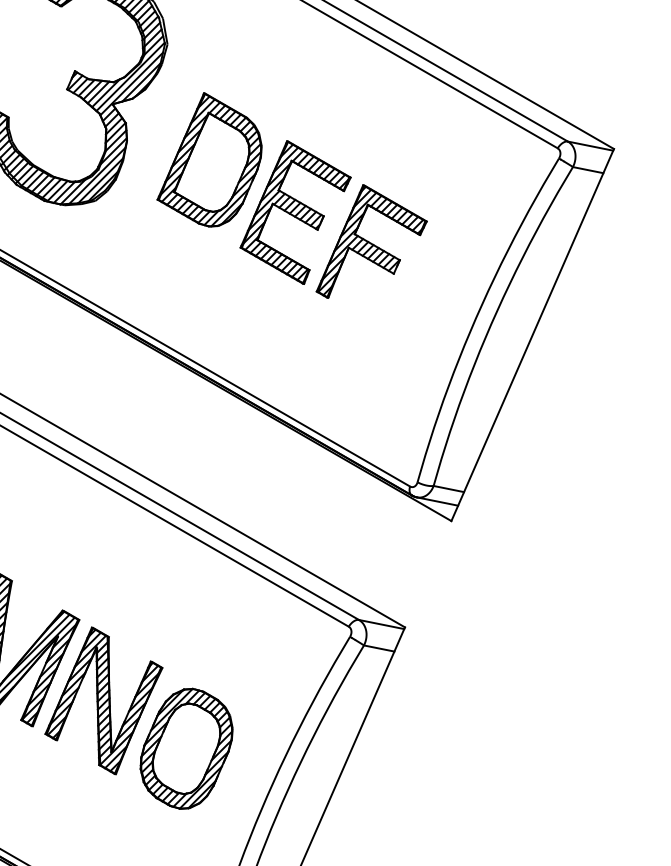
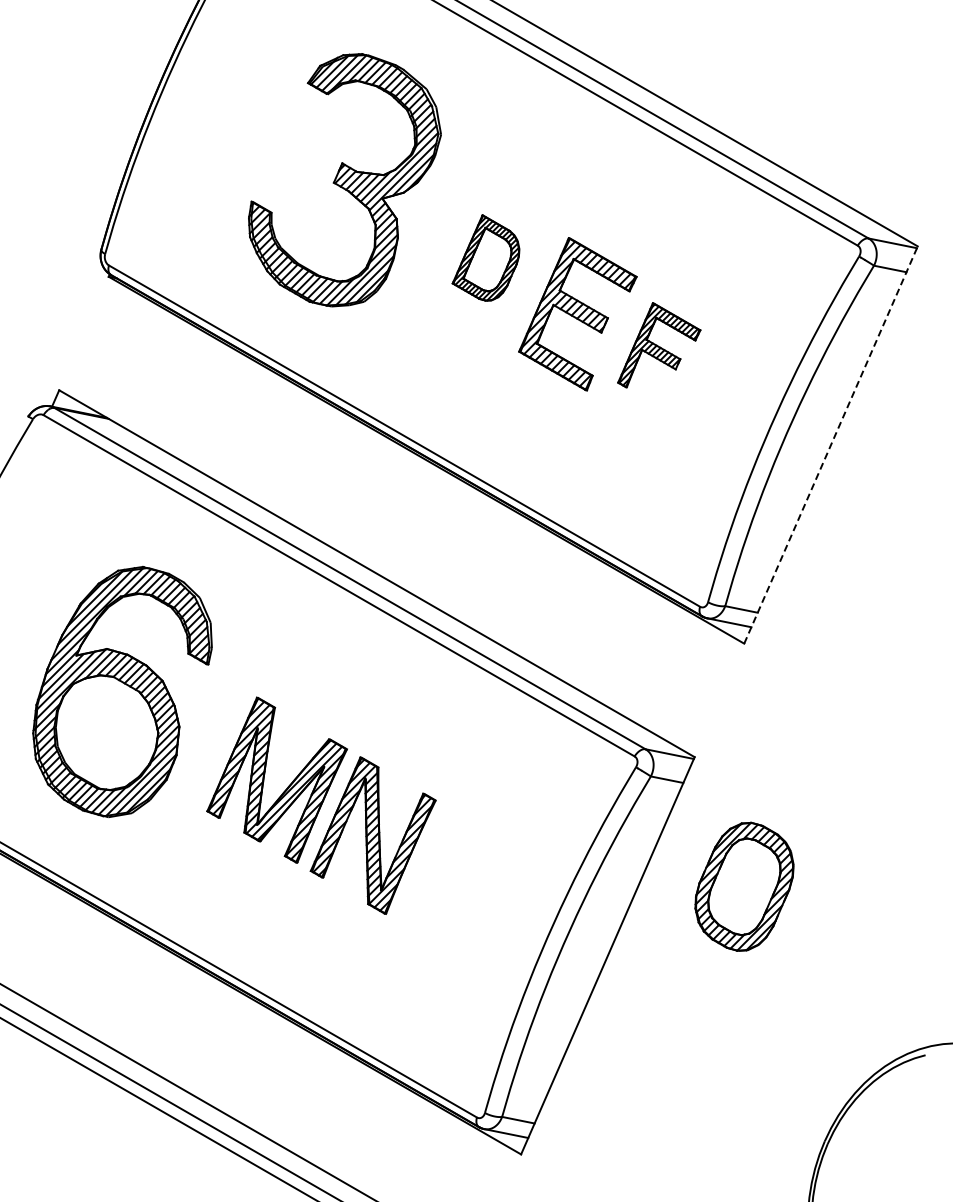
part: (209, 159) -> (485, 257), size x0.6
part: (372, 241) -> (659, 345), size x0.7
line: (533, 335) -> (831, 445), solid -> dashed
part: (186, 748) -> (744, 886), moved

